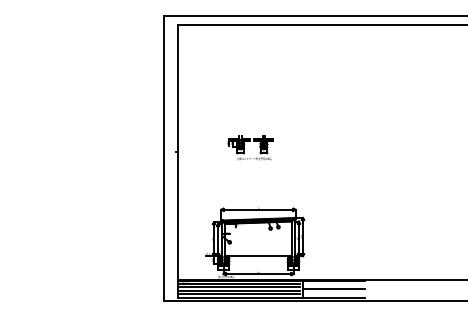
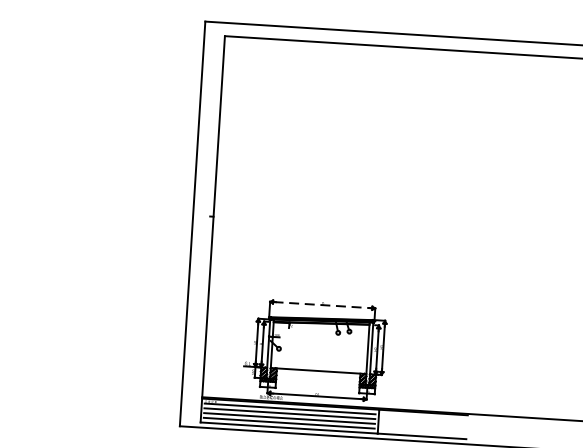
part: (250, 147) -> (316, 216), removed
line: (258, 209) -> (322, 304), solid -> dashed
line: (334, 289) -> (423, 425), removed

